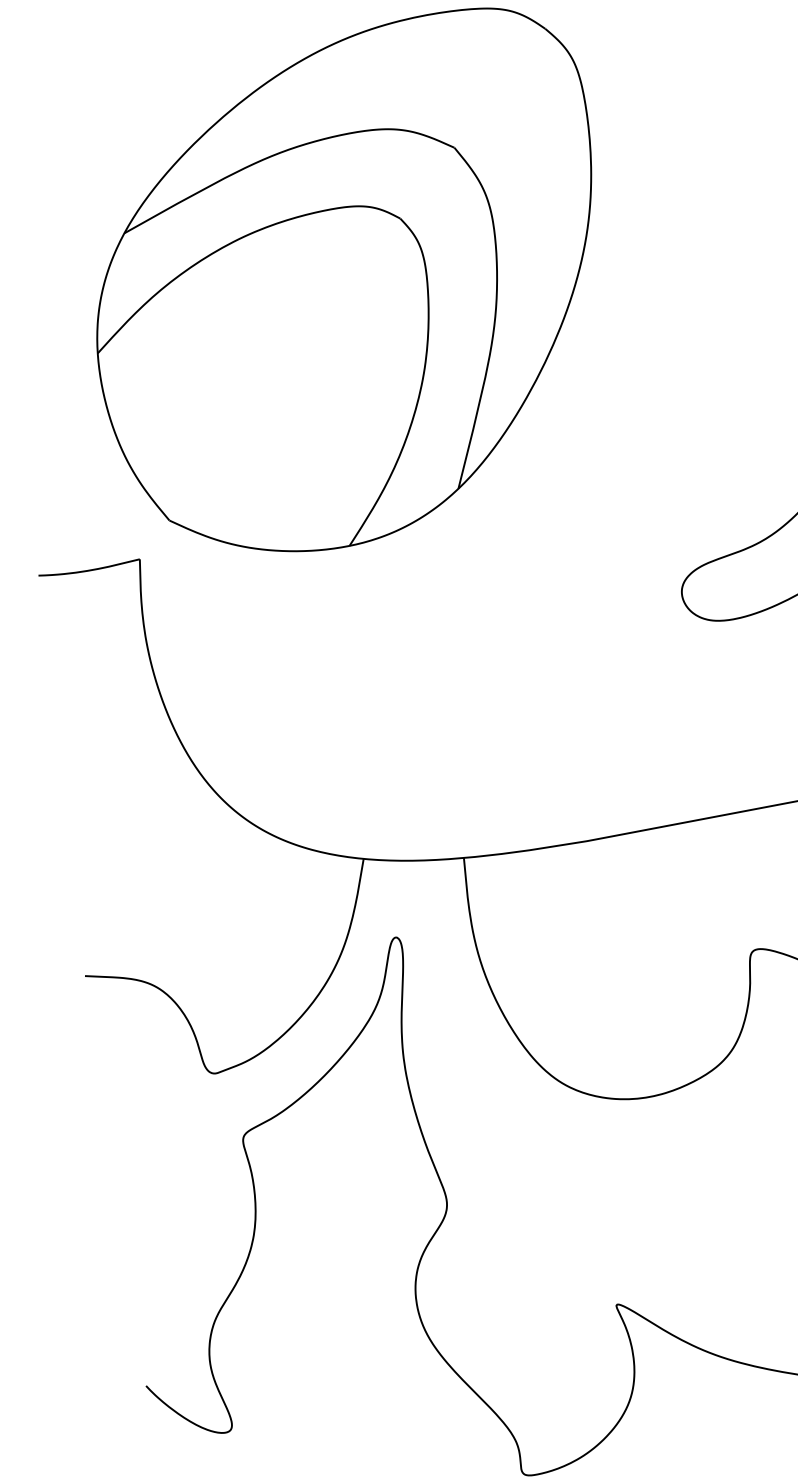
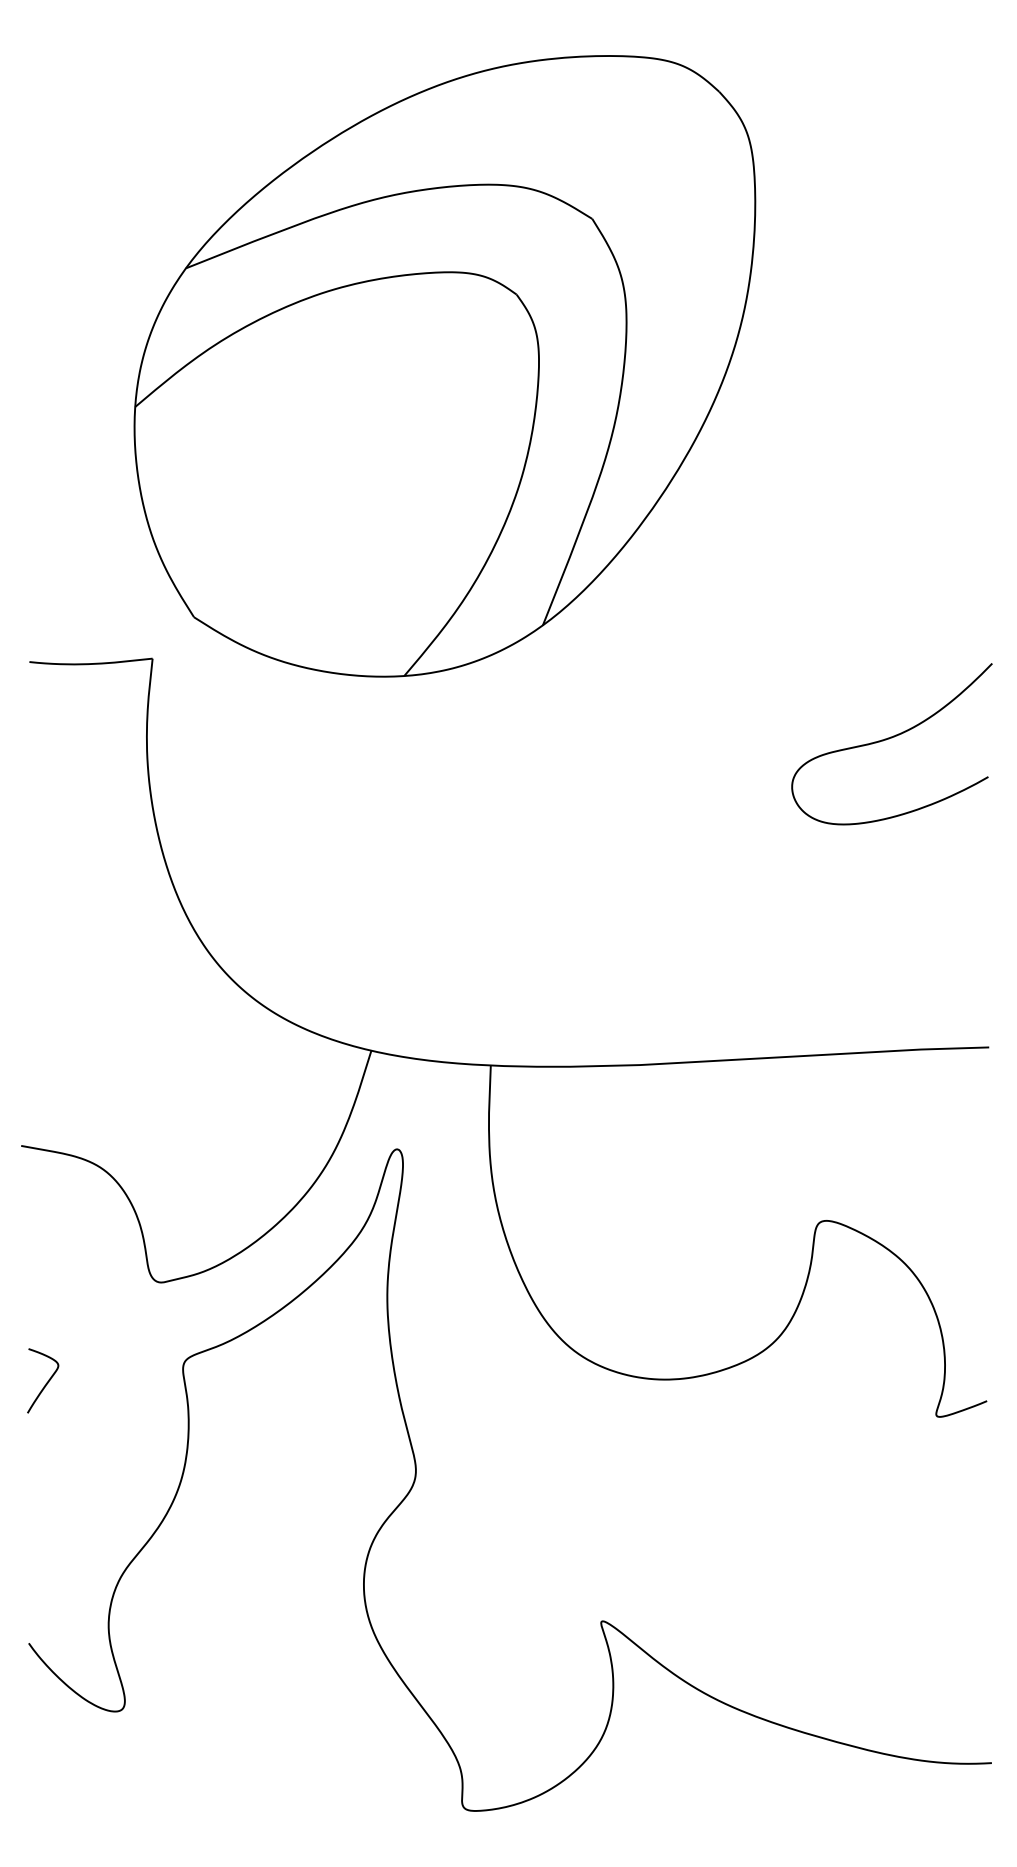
curve: (131, 1168) -> (46, 1382), added

